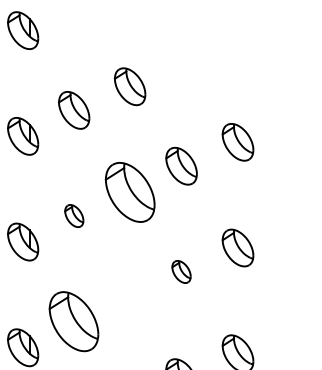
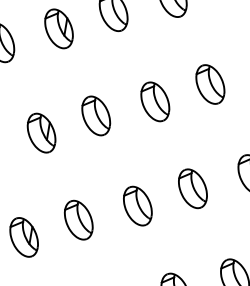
part: (129, 192) -> (154, 101), size x0.62
part: (74, 215) -> (96, 115), size x1.67
part: (181, 271) -> (192, 188), size x1.67
part: (130, 297) -> (138, 205), added
part: (74, 321) -> (79, 219), size x0.62

